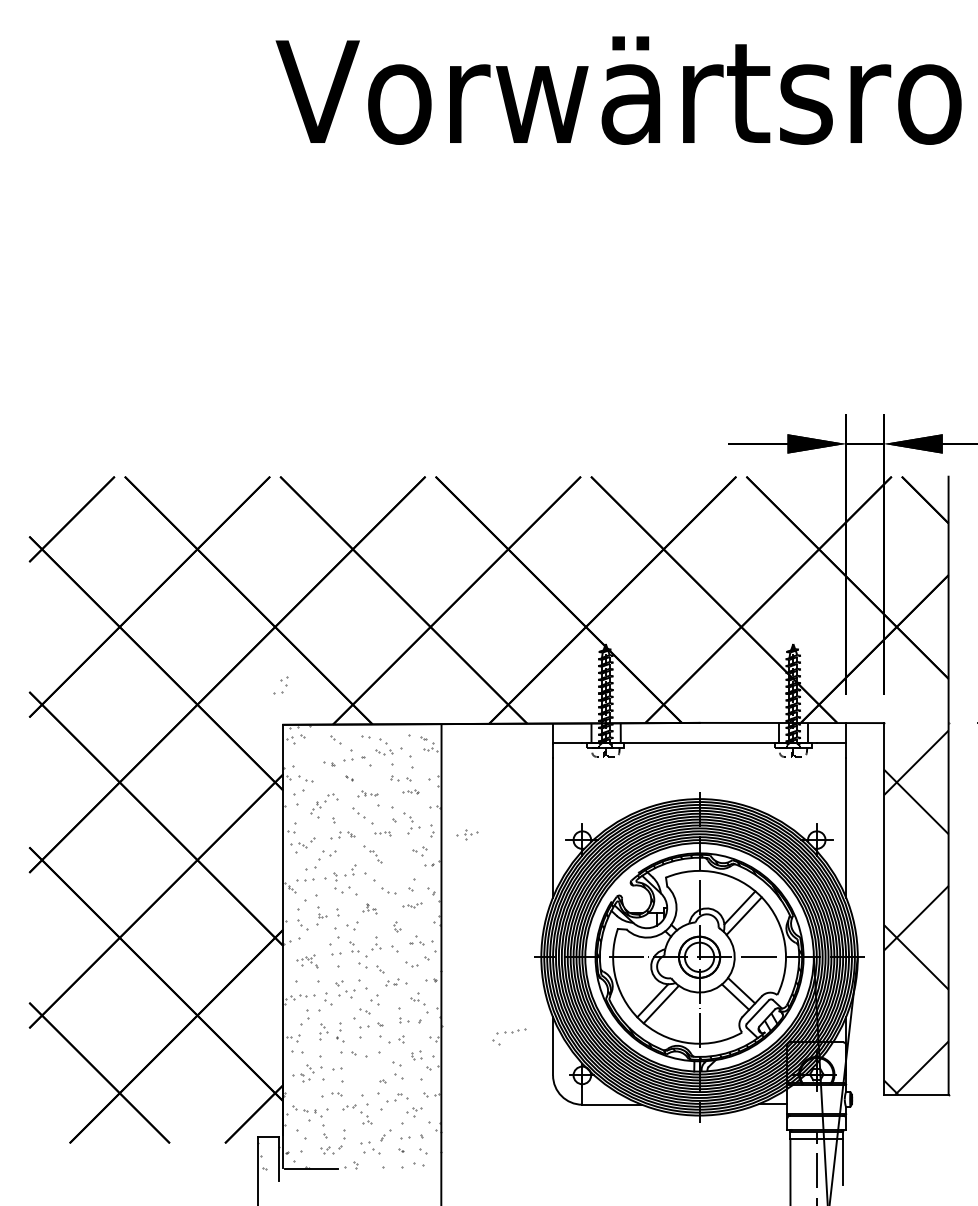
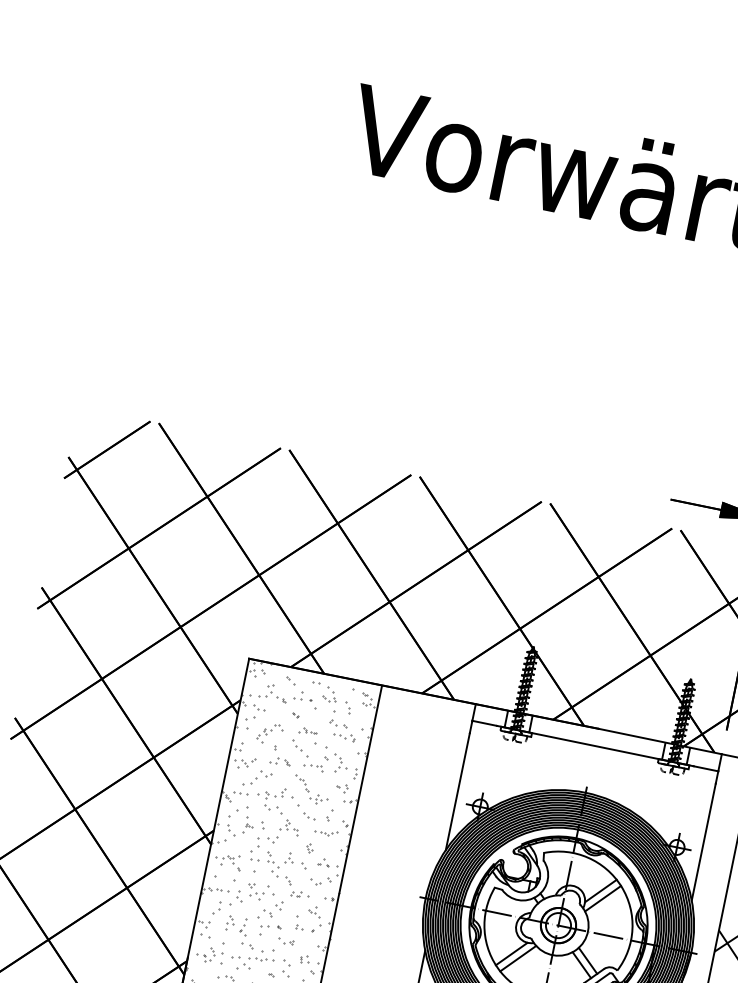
part: (280, 685) -> (266, 690), moved
part: (407, 758) -> (347, 708), size x0.62
part: (410, 791) -> (344, 736), size x1.67
part: (382, 833) -> (313, 767), size x1.43
part: (467, 834) -> (318, 799), moved
part: (412, 904) -> (326, 831), size x1.43
part: (369, 908) -> (289, 827), size x1.67
part: (306, 961) -> (227, 861), size x1.43
part: (509, 1036) -> (258, 963), moved
part: (391, 1039) -> (285, 941), size x0.71

